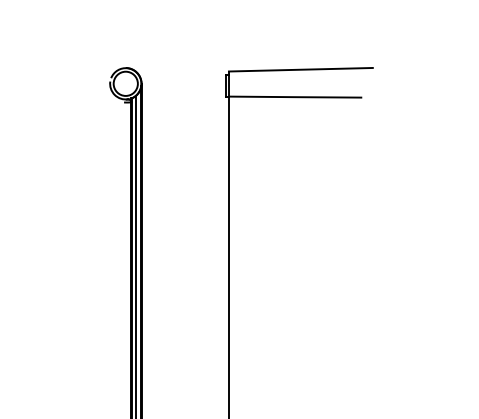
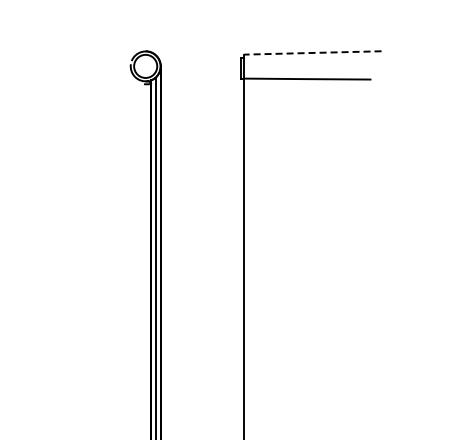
line: (300, 69) -> (312, 52), solid -> dashed

